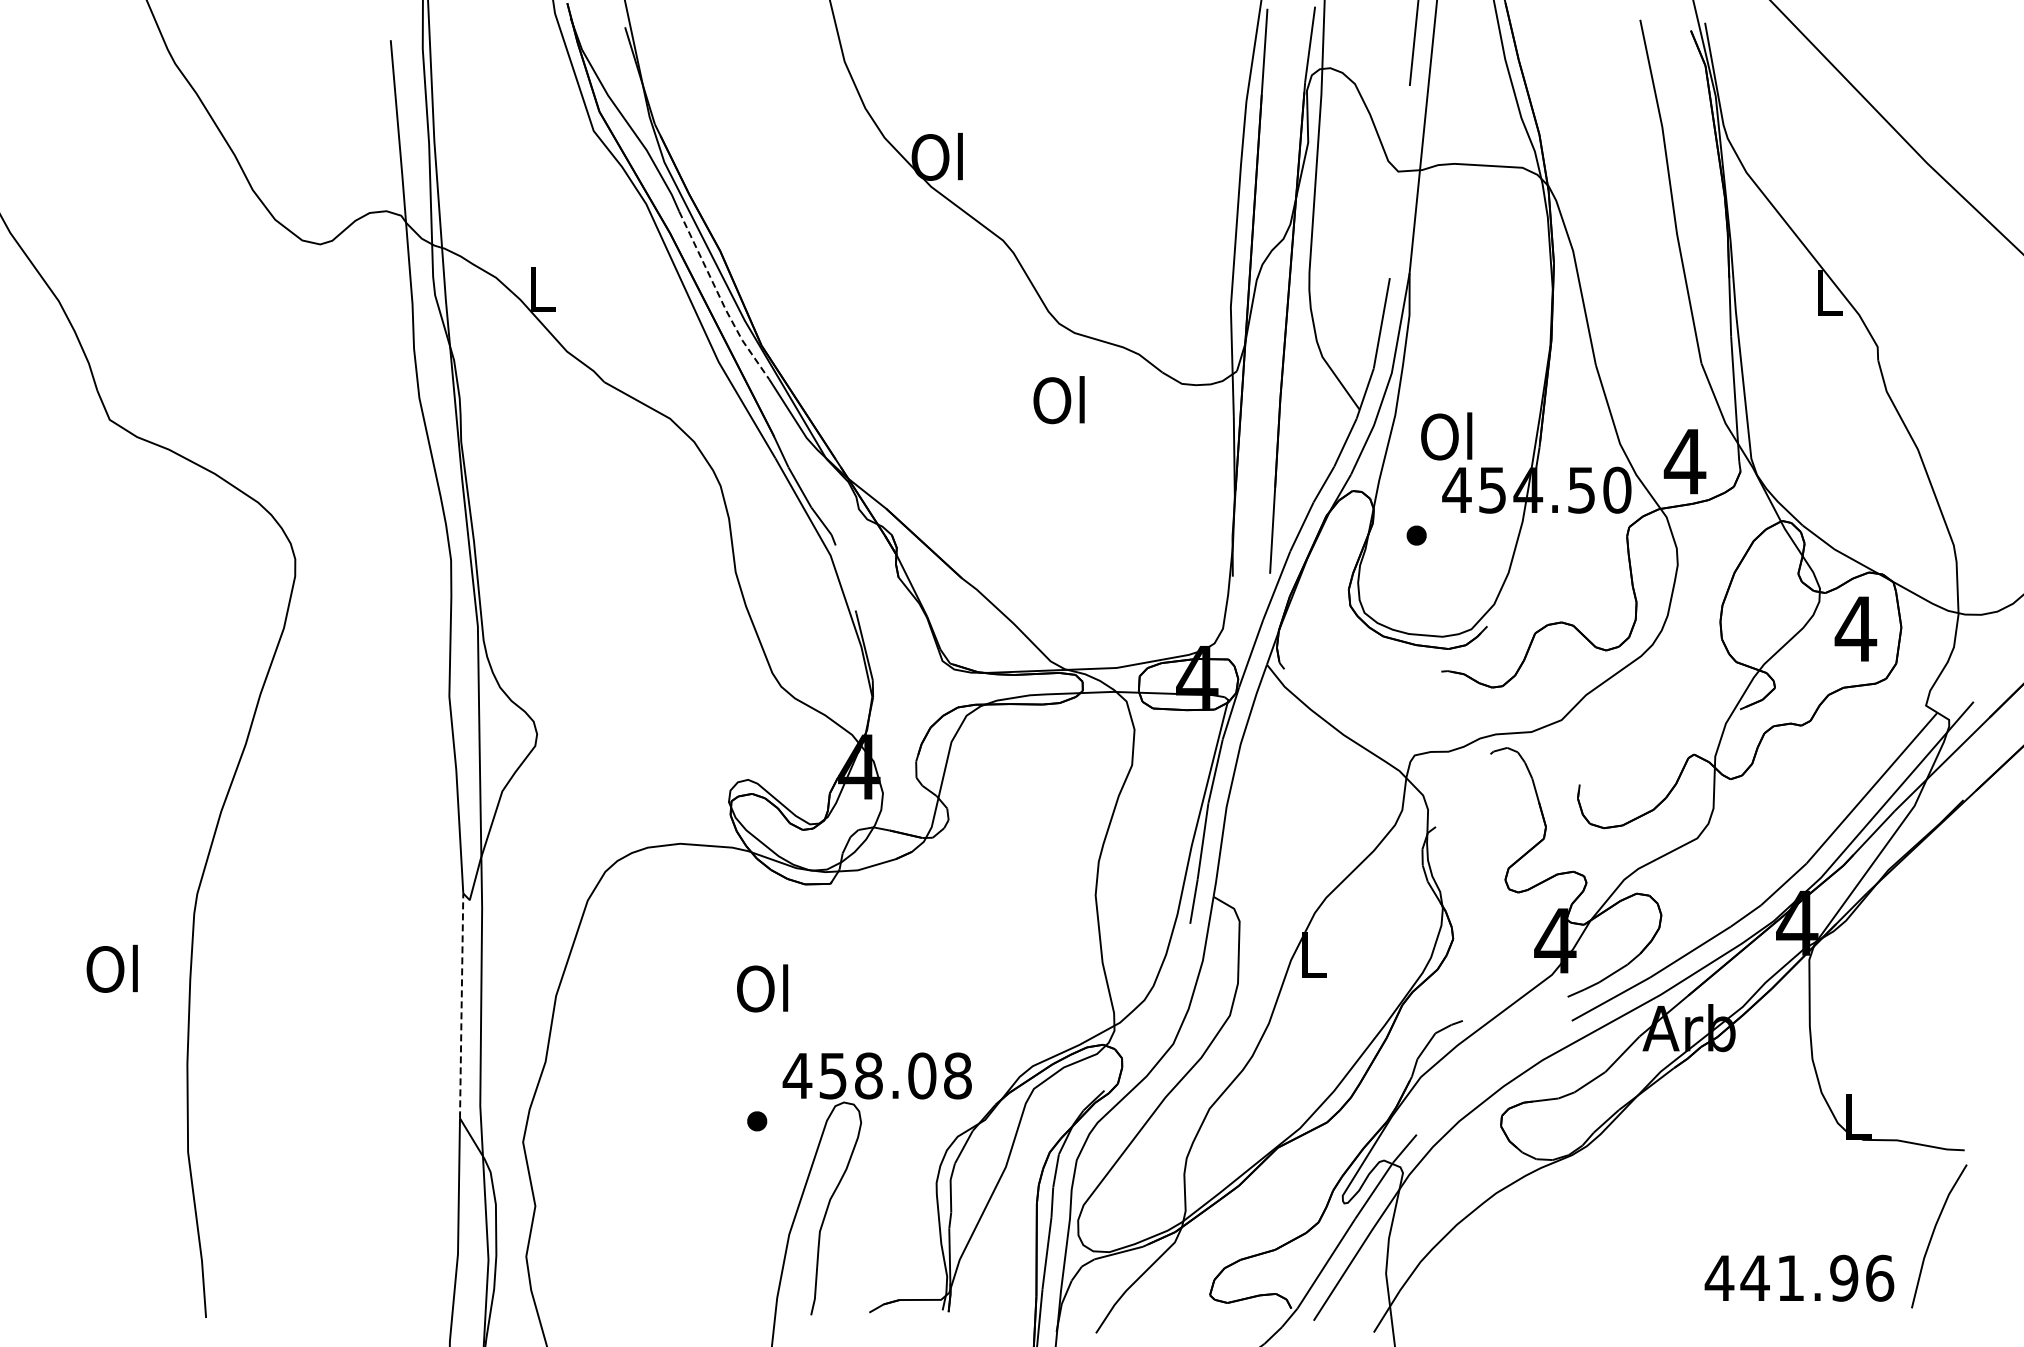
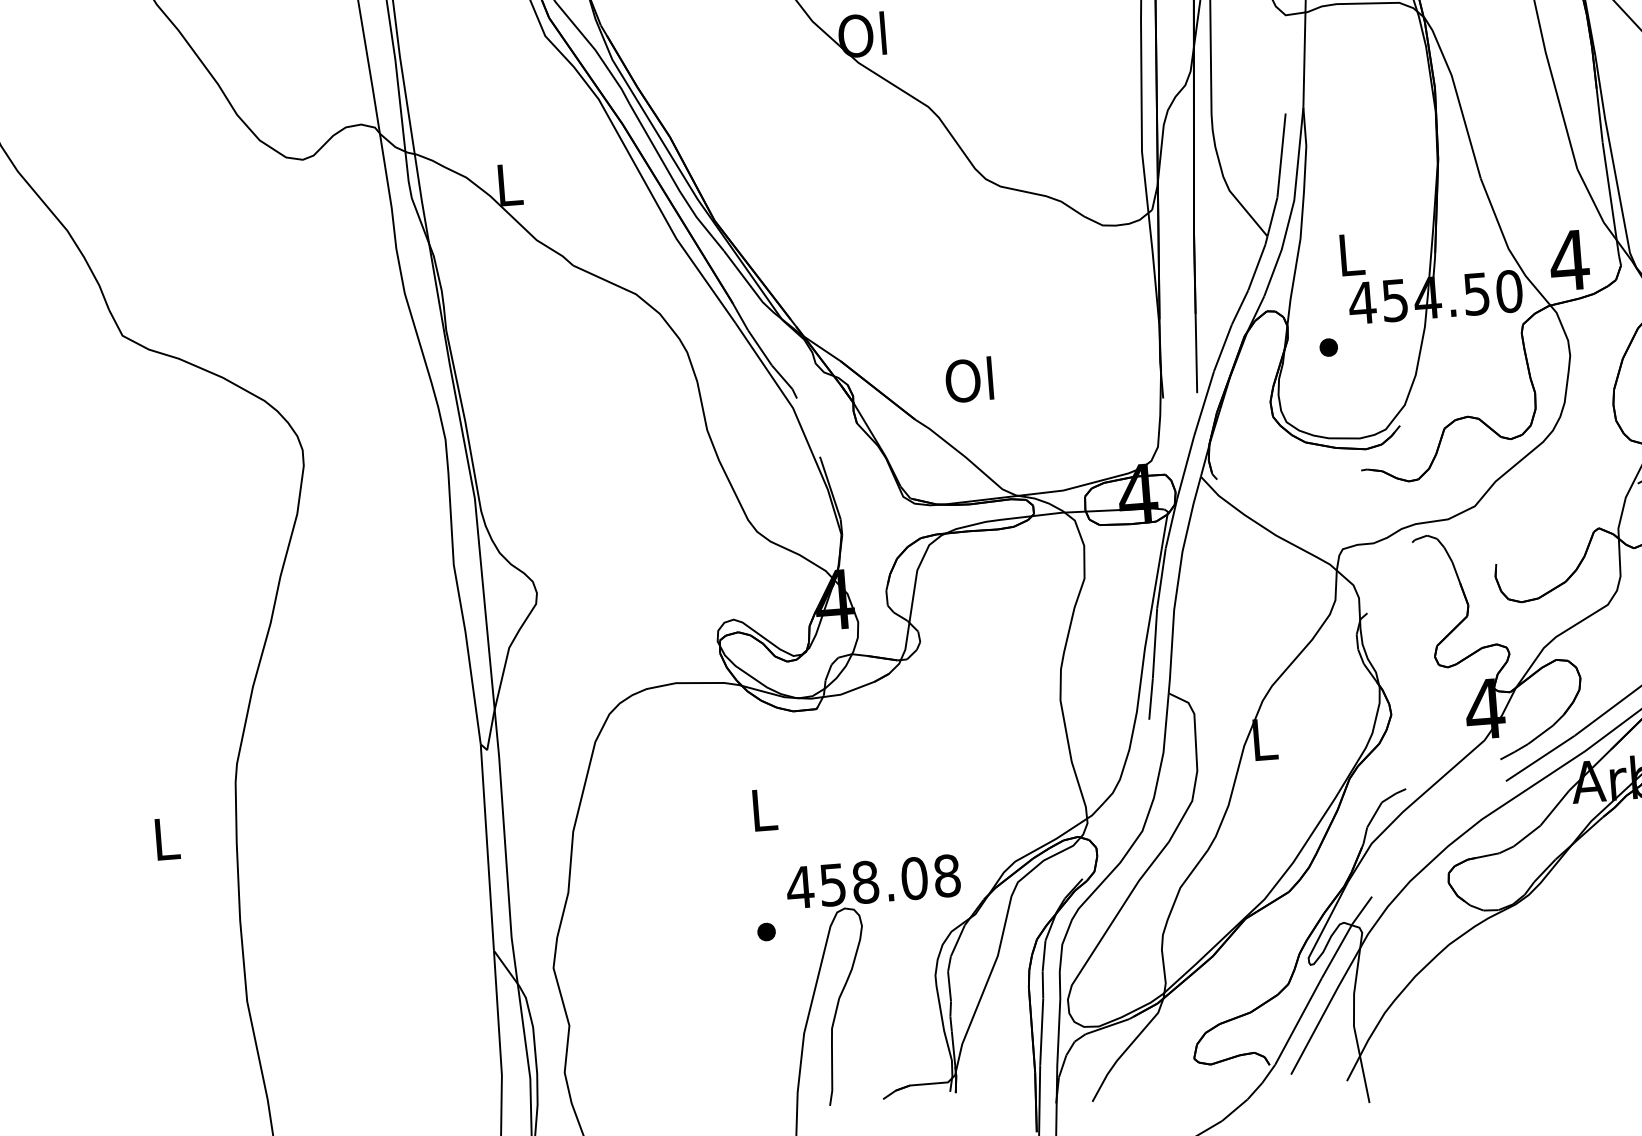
line: (720, 299) -> (673, 181), dashed -> solid
text: (1058, 400) -> (968, 380), moved
text: (1446, 436) -> (1348, 254), Ol -> L
text: (111, 968) -> (163, 838), Ol -> L
text: (762, 988) -> (761, 809), Ol -> L
line: (461, 1005) -> (487, 847), dashed -> solid

